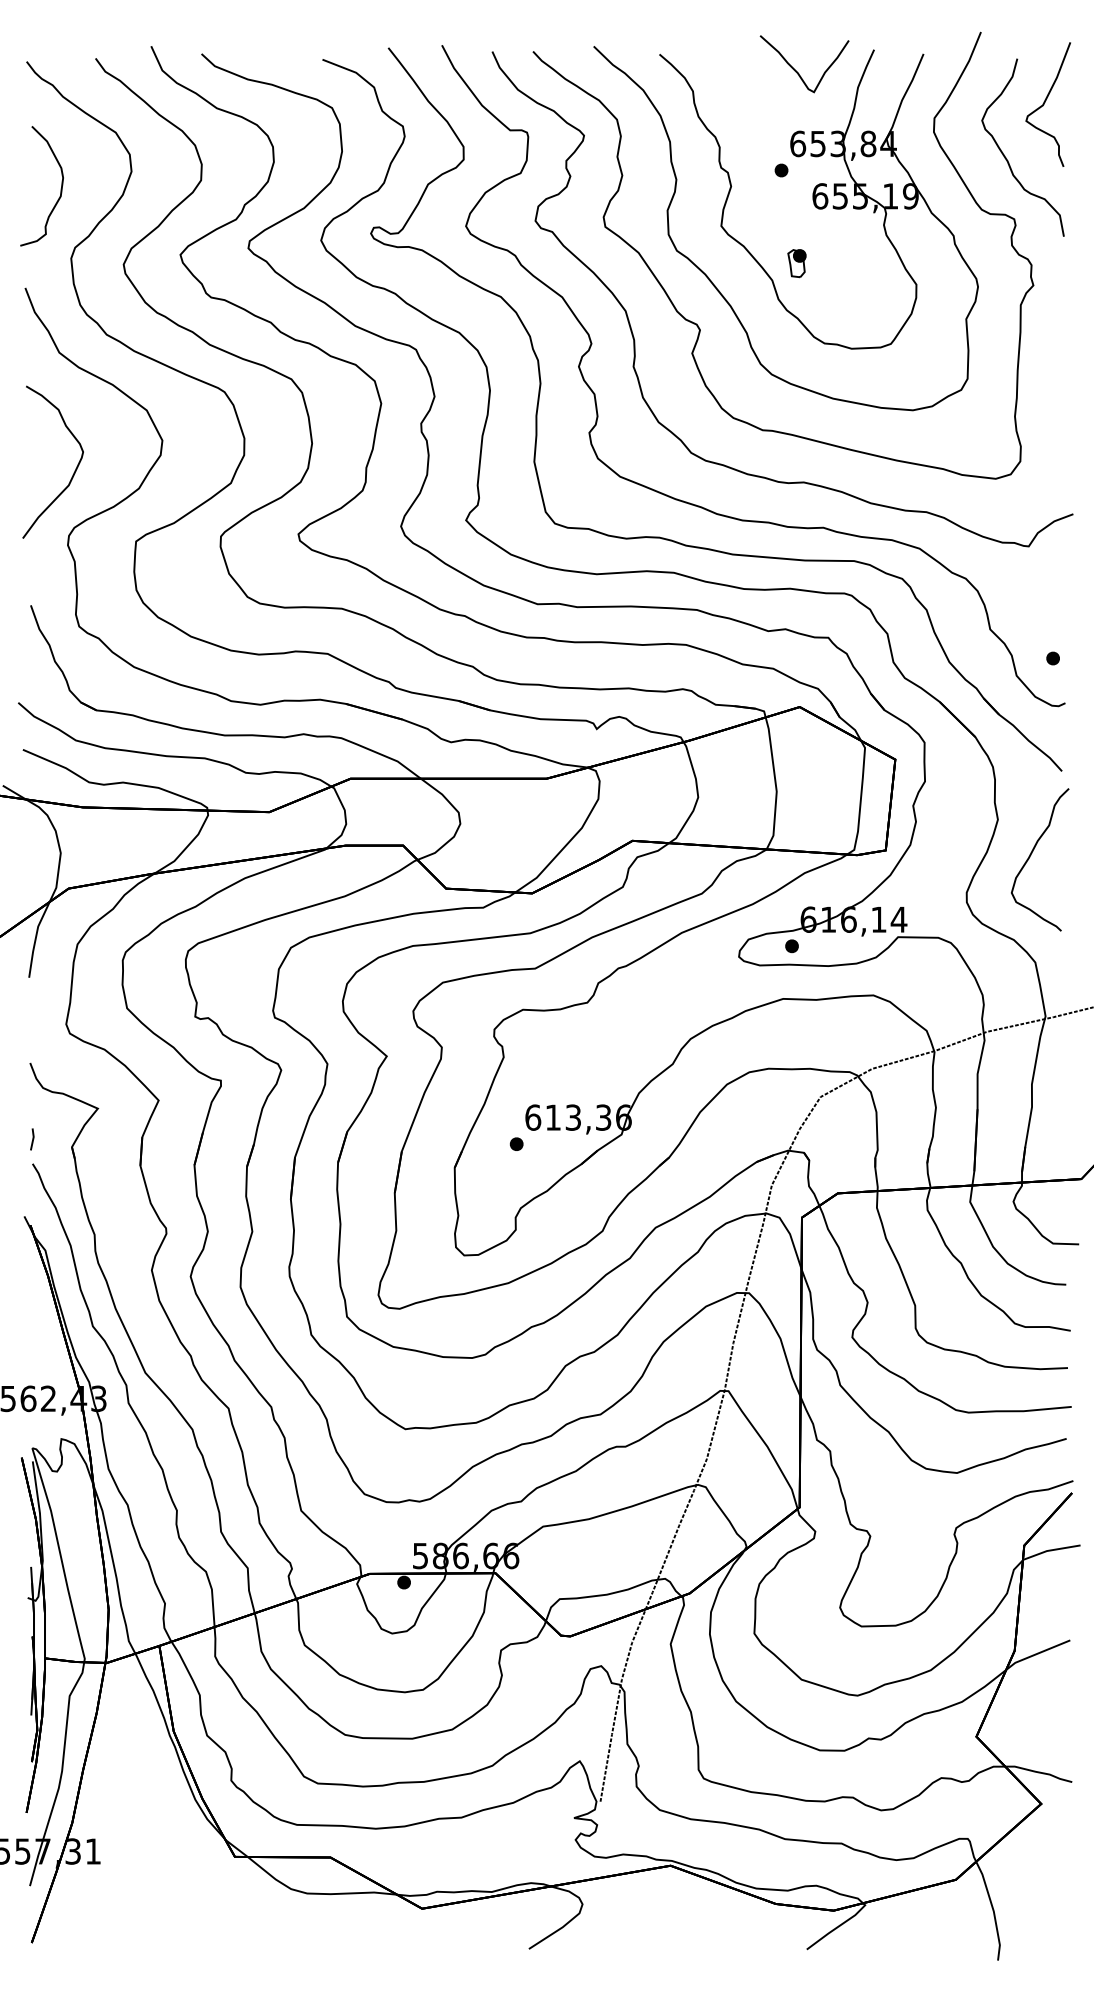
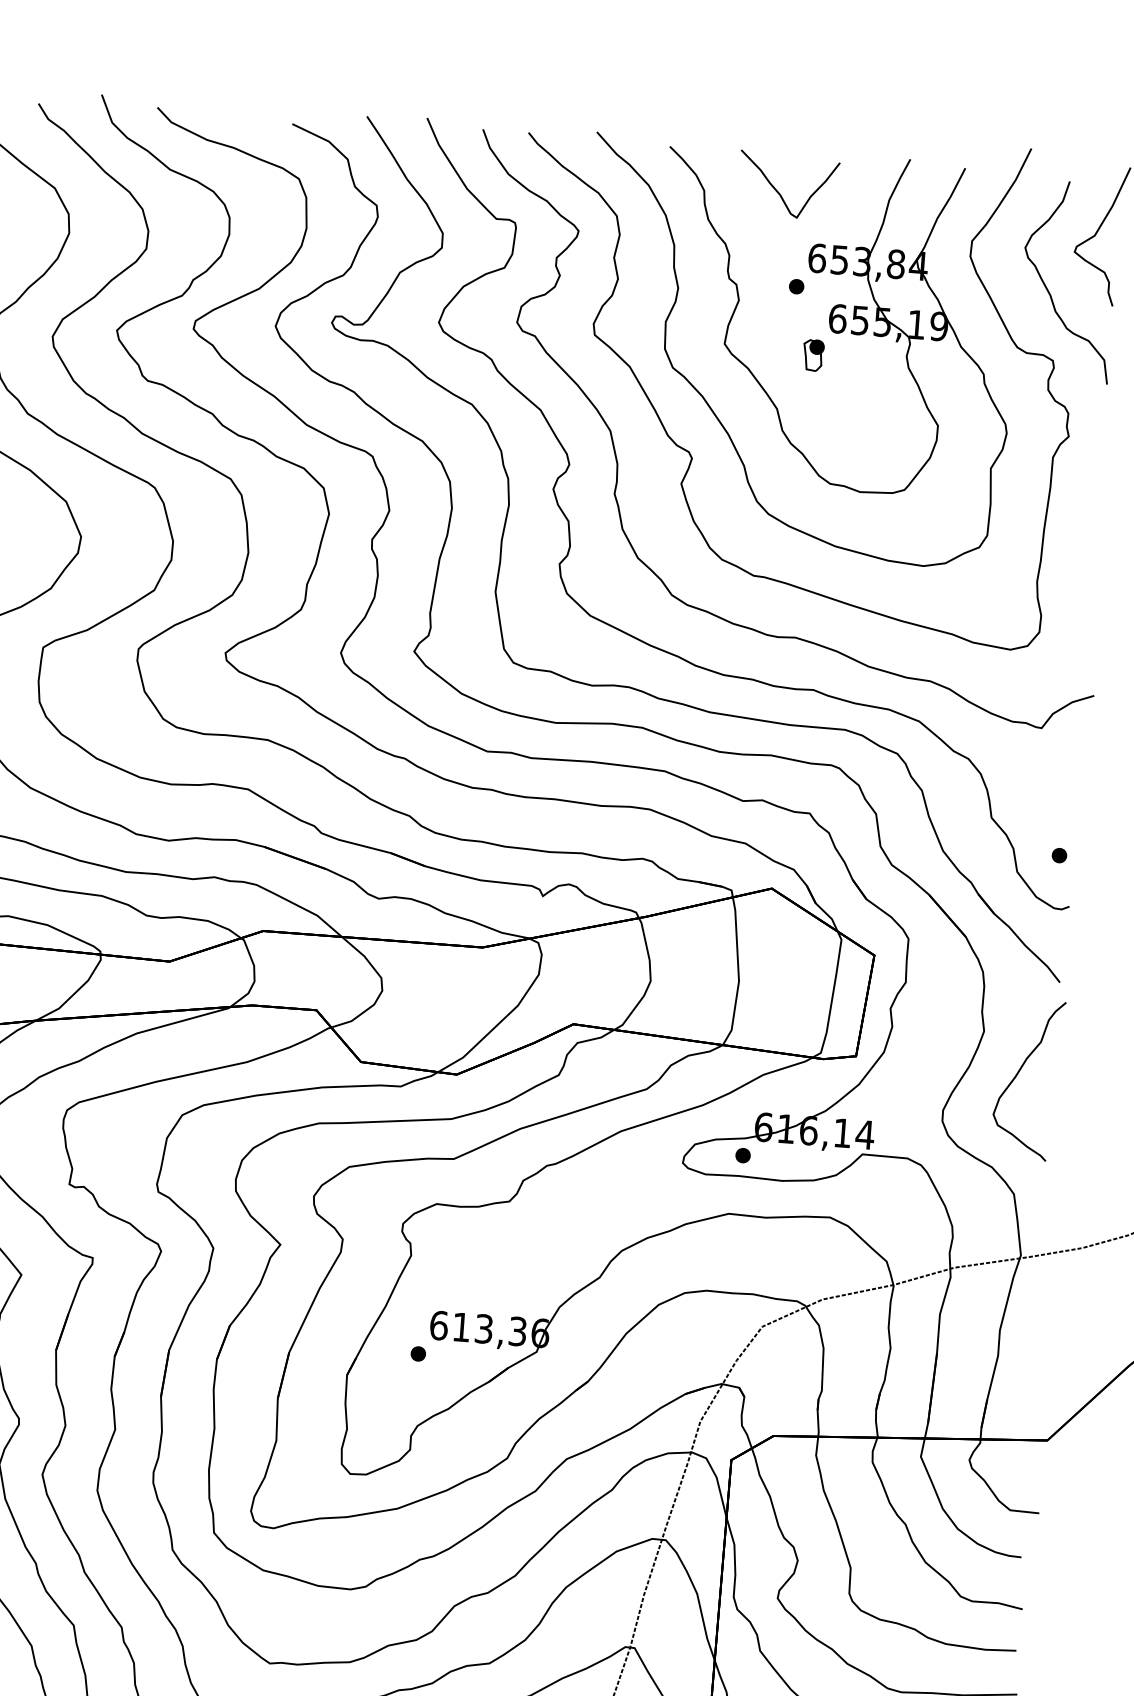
curve: (797, 71) -> (779, 193), moved
part: (796, 263) -> (812, 355), moved

